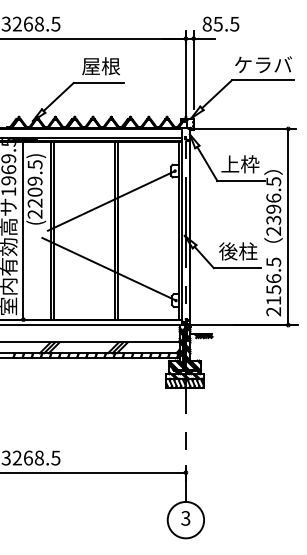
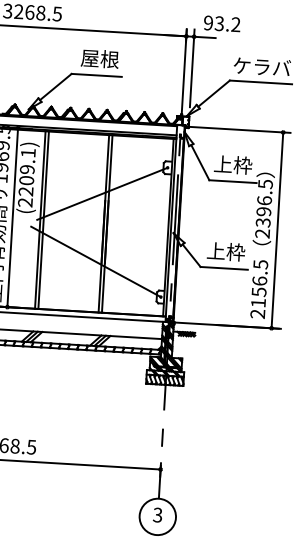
text: (220, 23) -> (221, 23), 85.5 -> 93.2
text: (34, 164) -> (27, 152), (2209.5) -> (2209.1)
text: (238, 251) -> (226, 251), 後柱 -> 上枠

